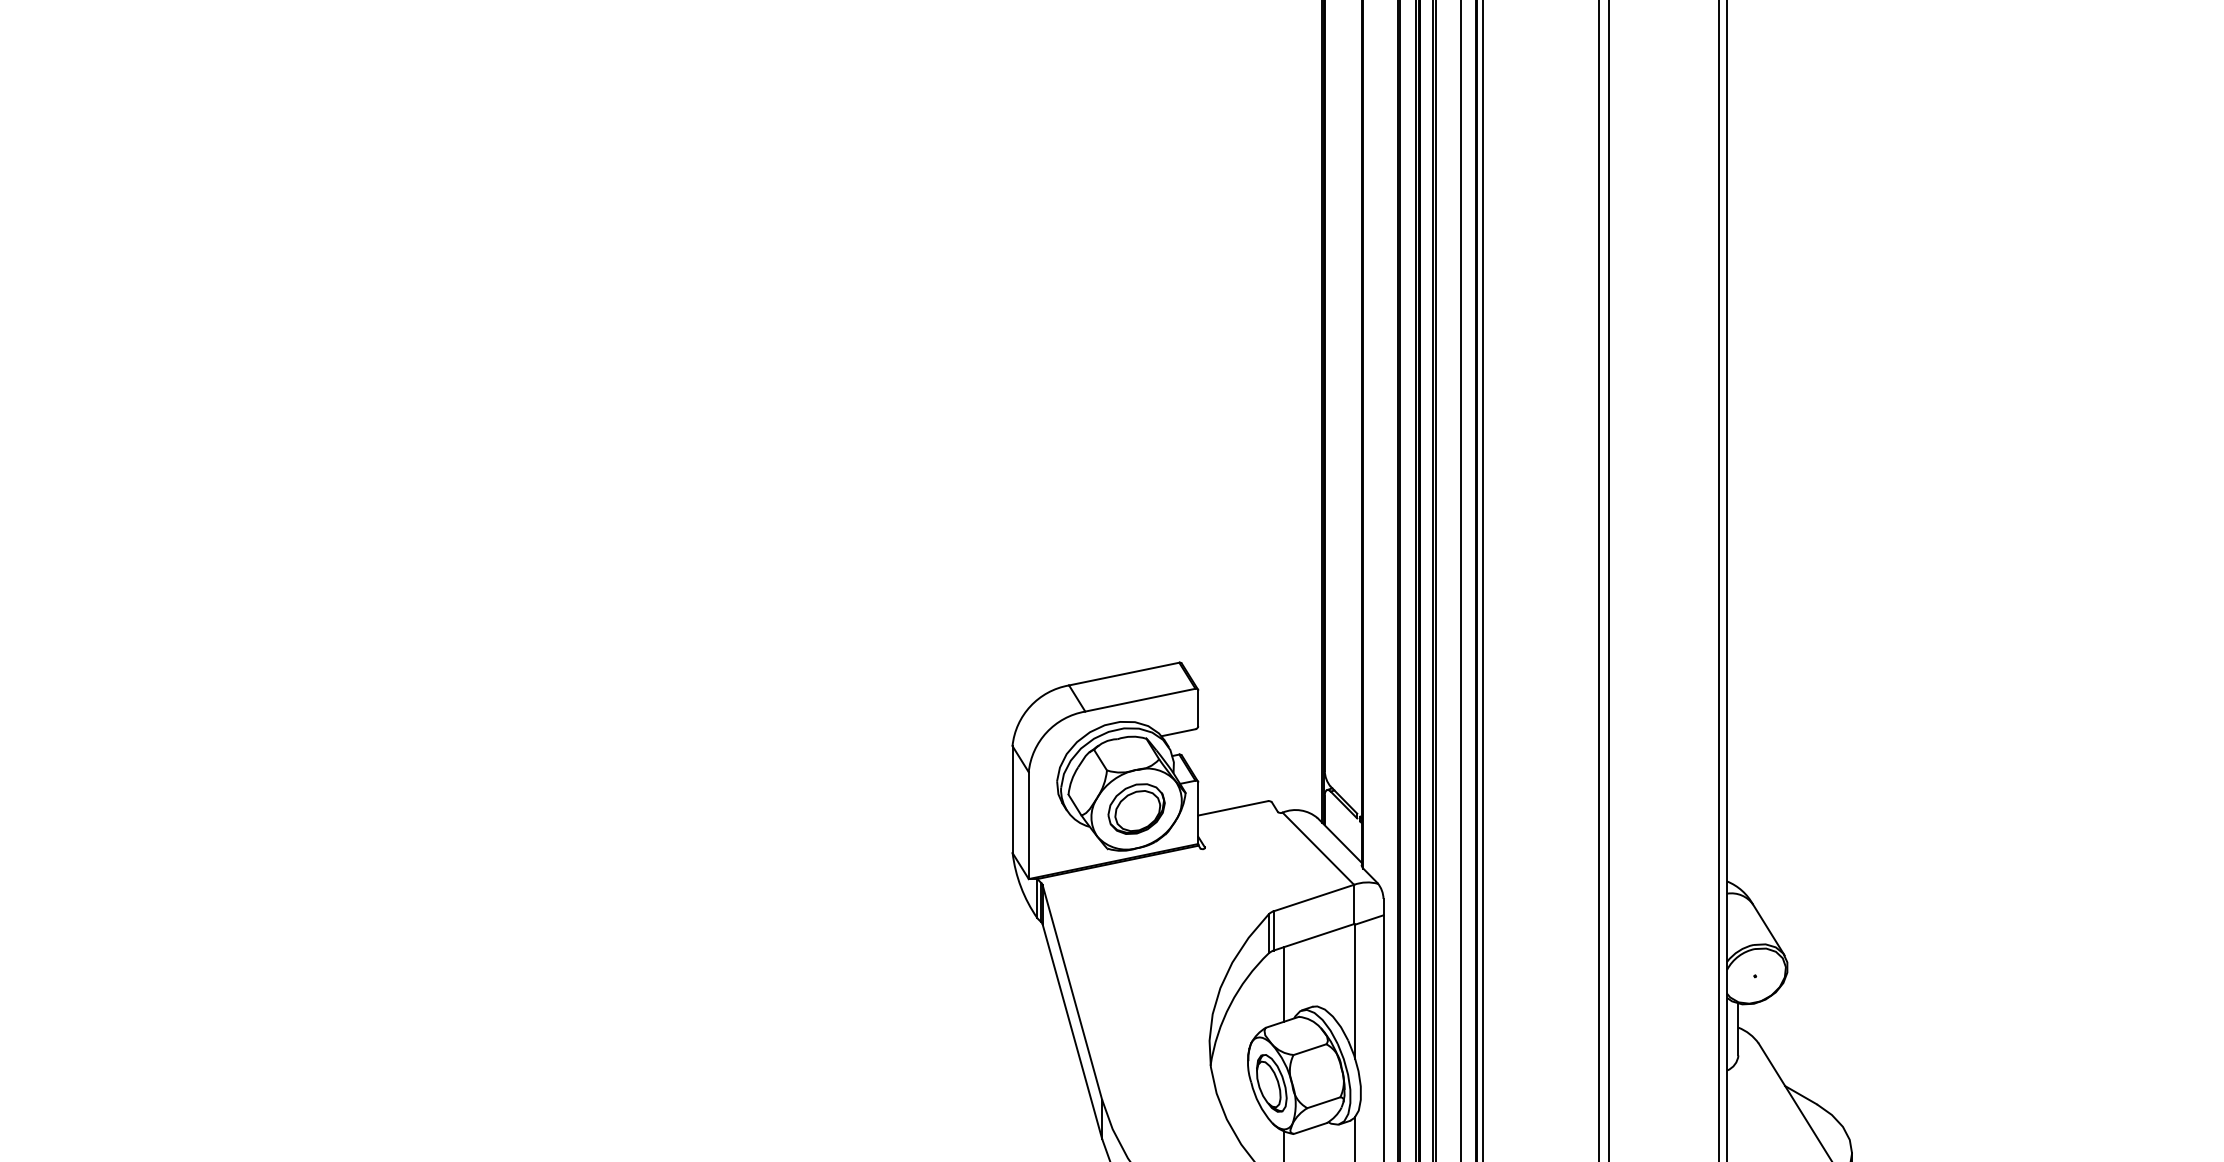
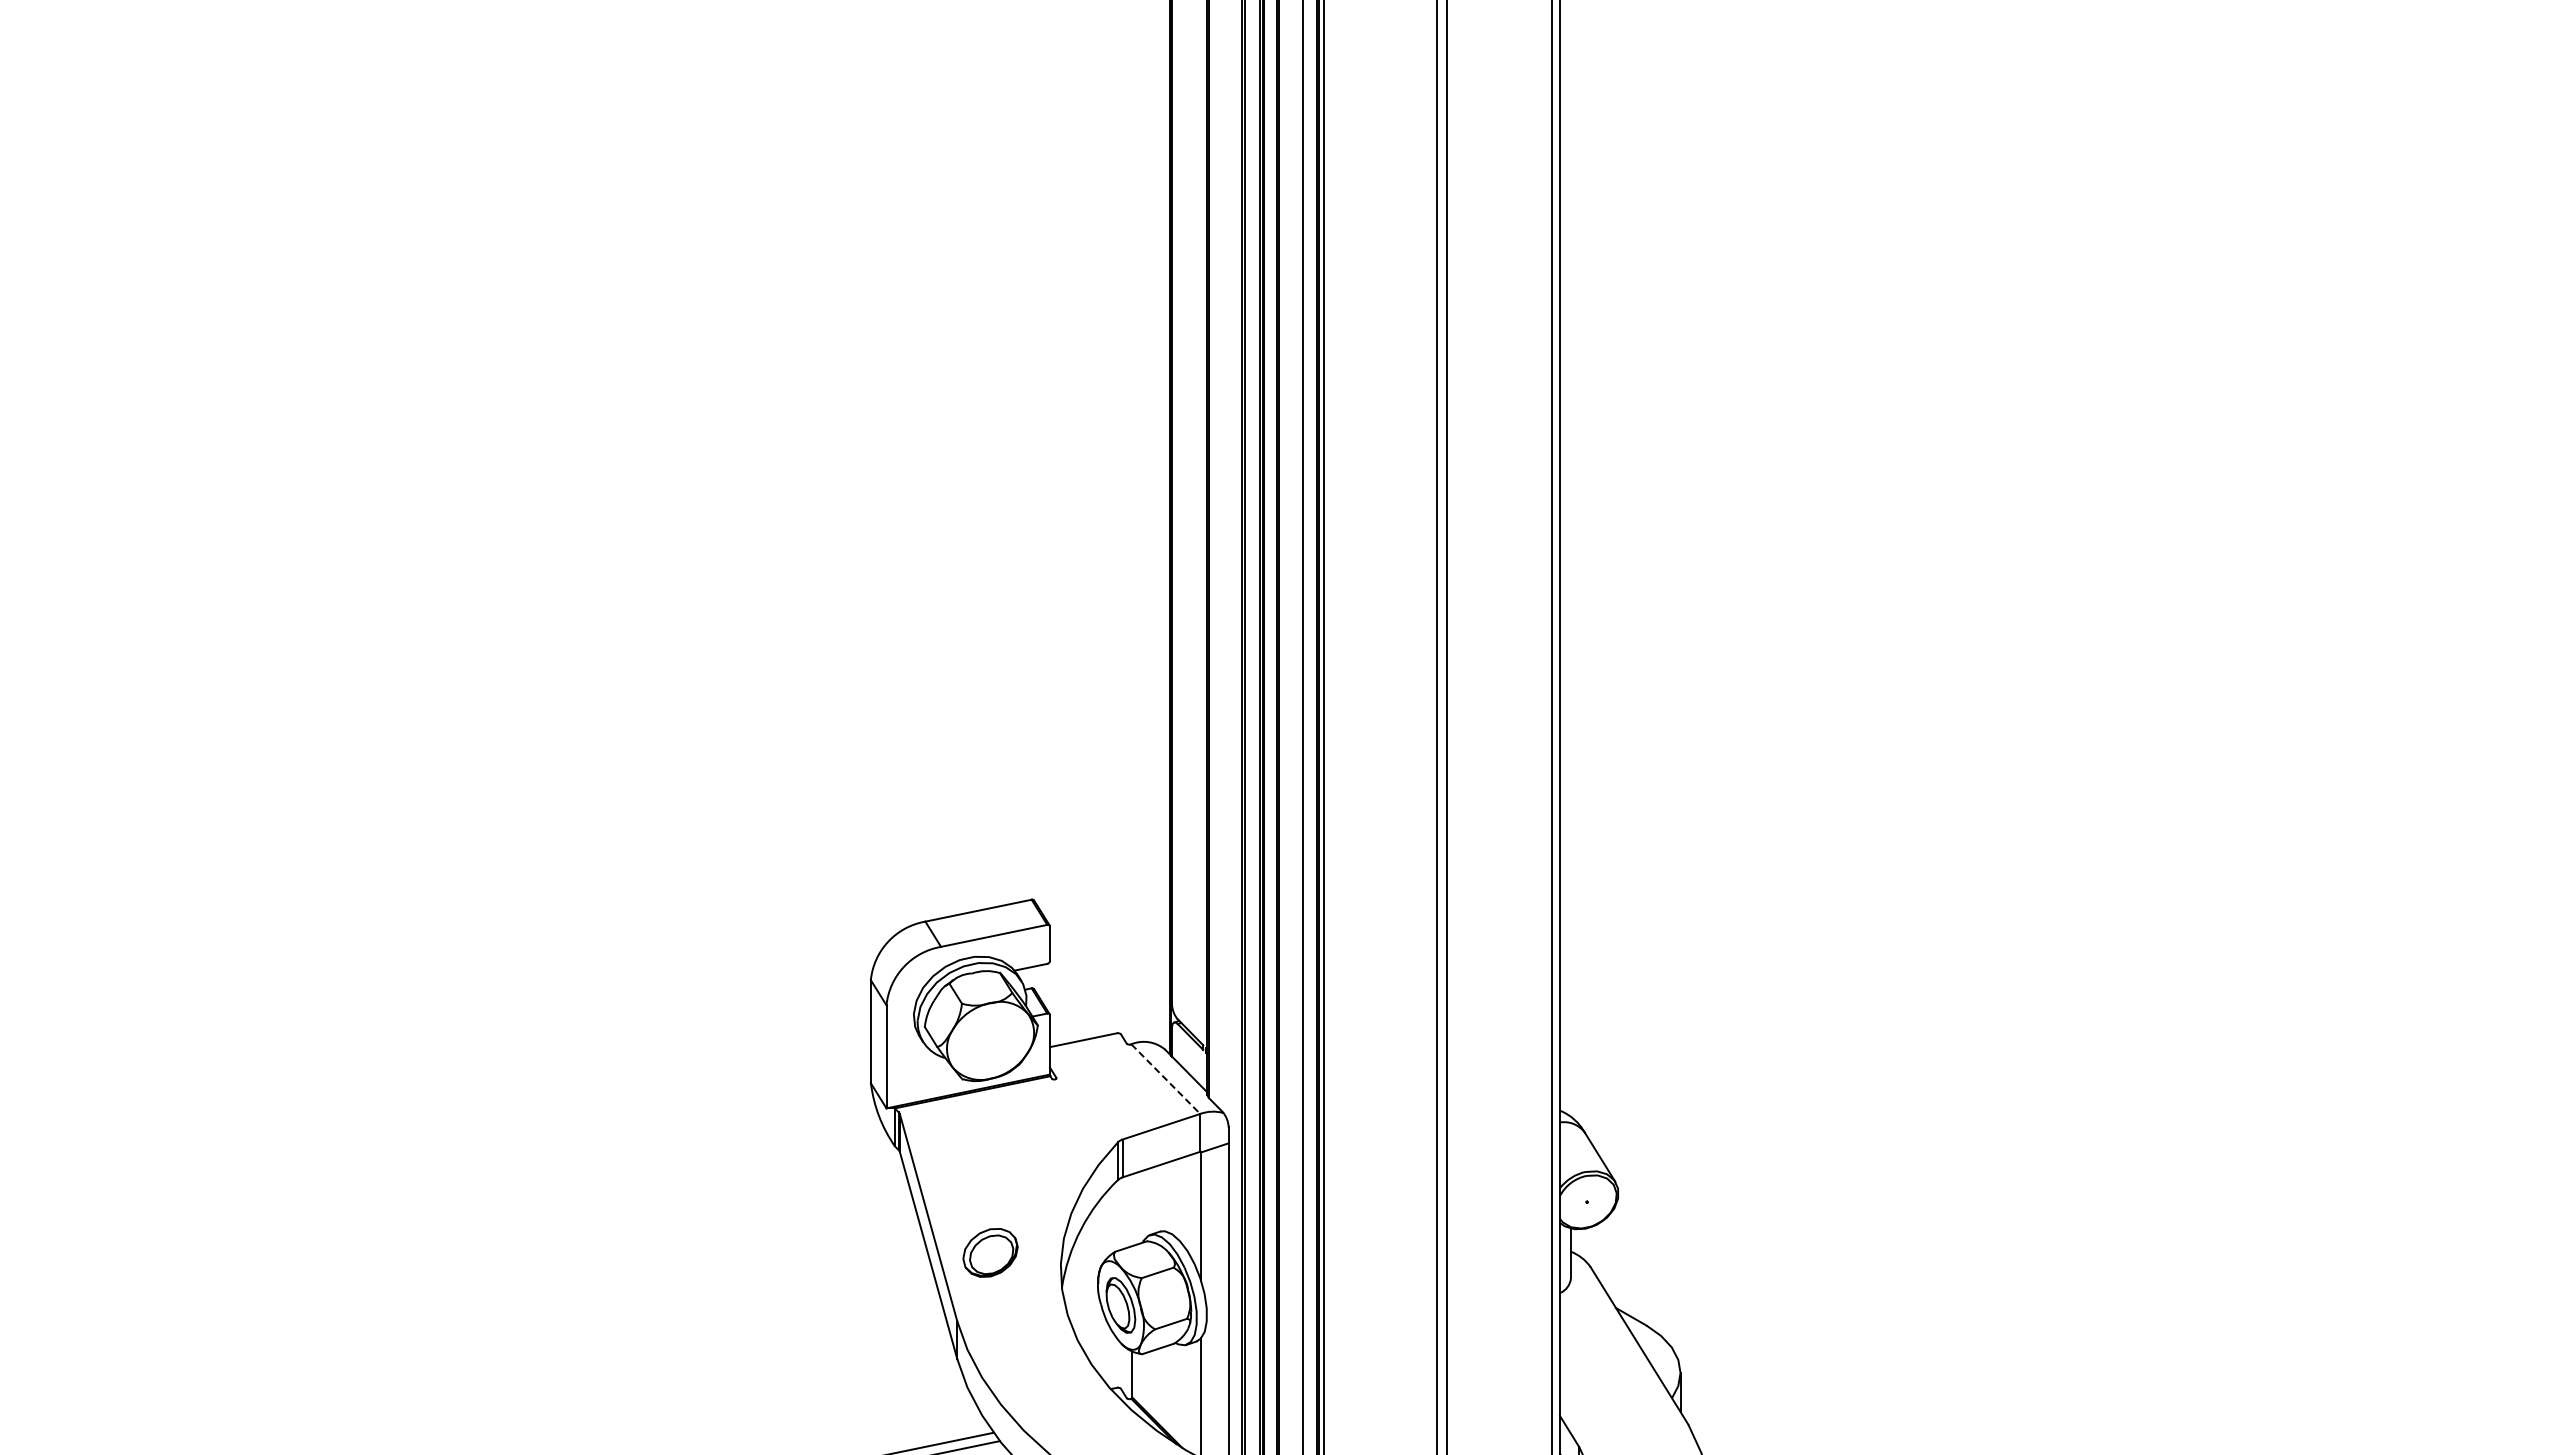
part: (1136, 808) -> (990, 1252), moved
line: (1318, 849) -> (1165, 1079), solid -> dashed
line: (1283, 984) -> (1132, 1210), removed

